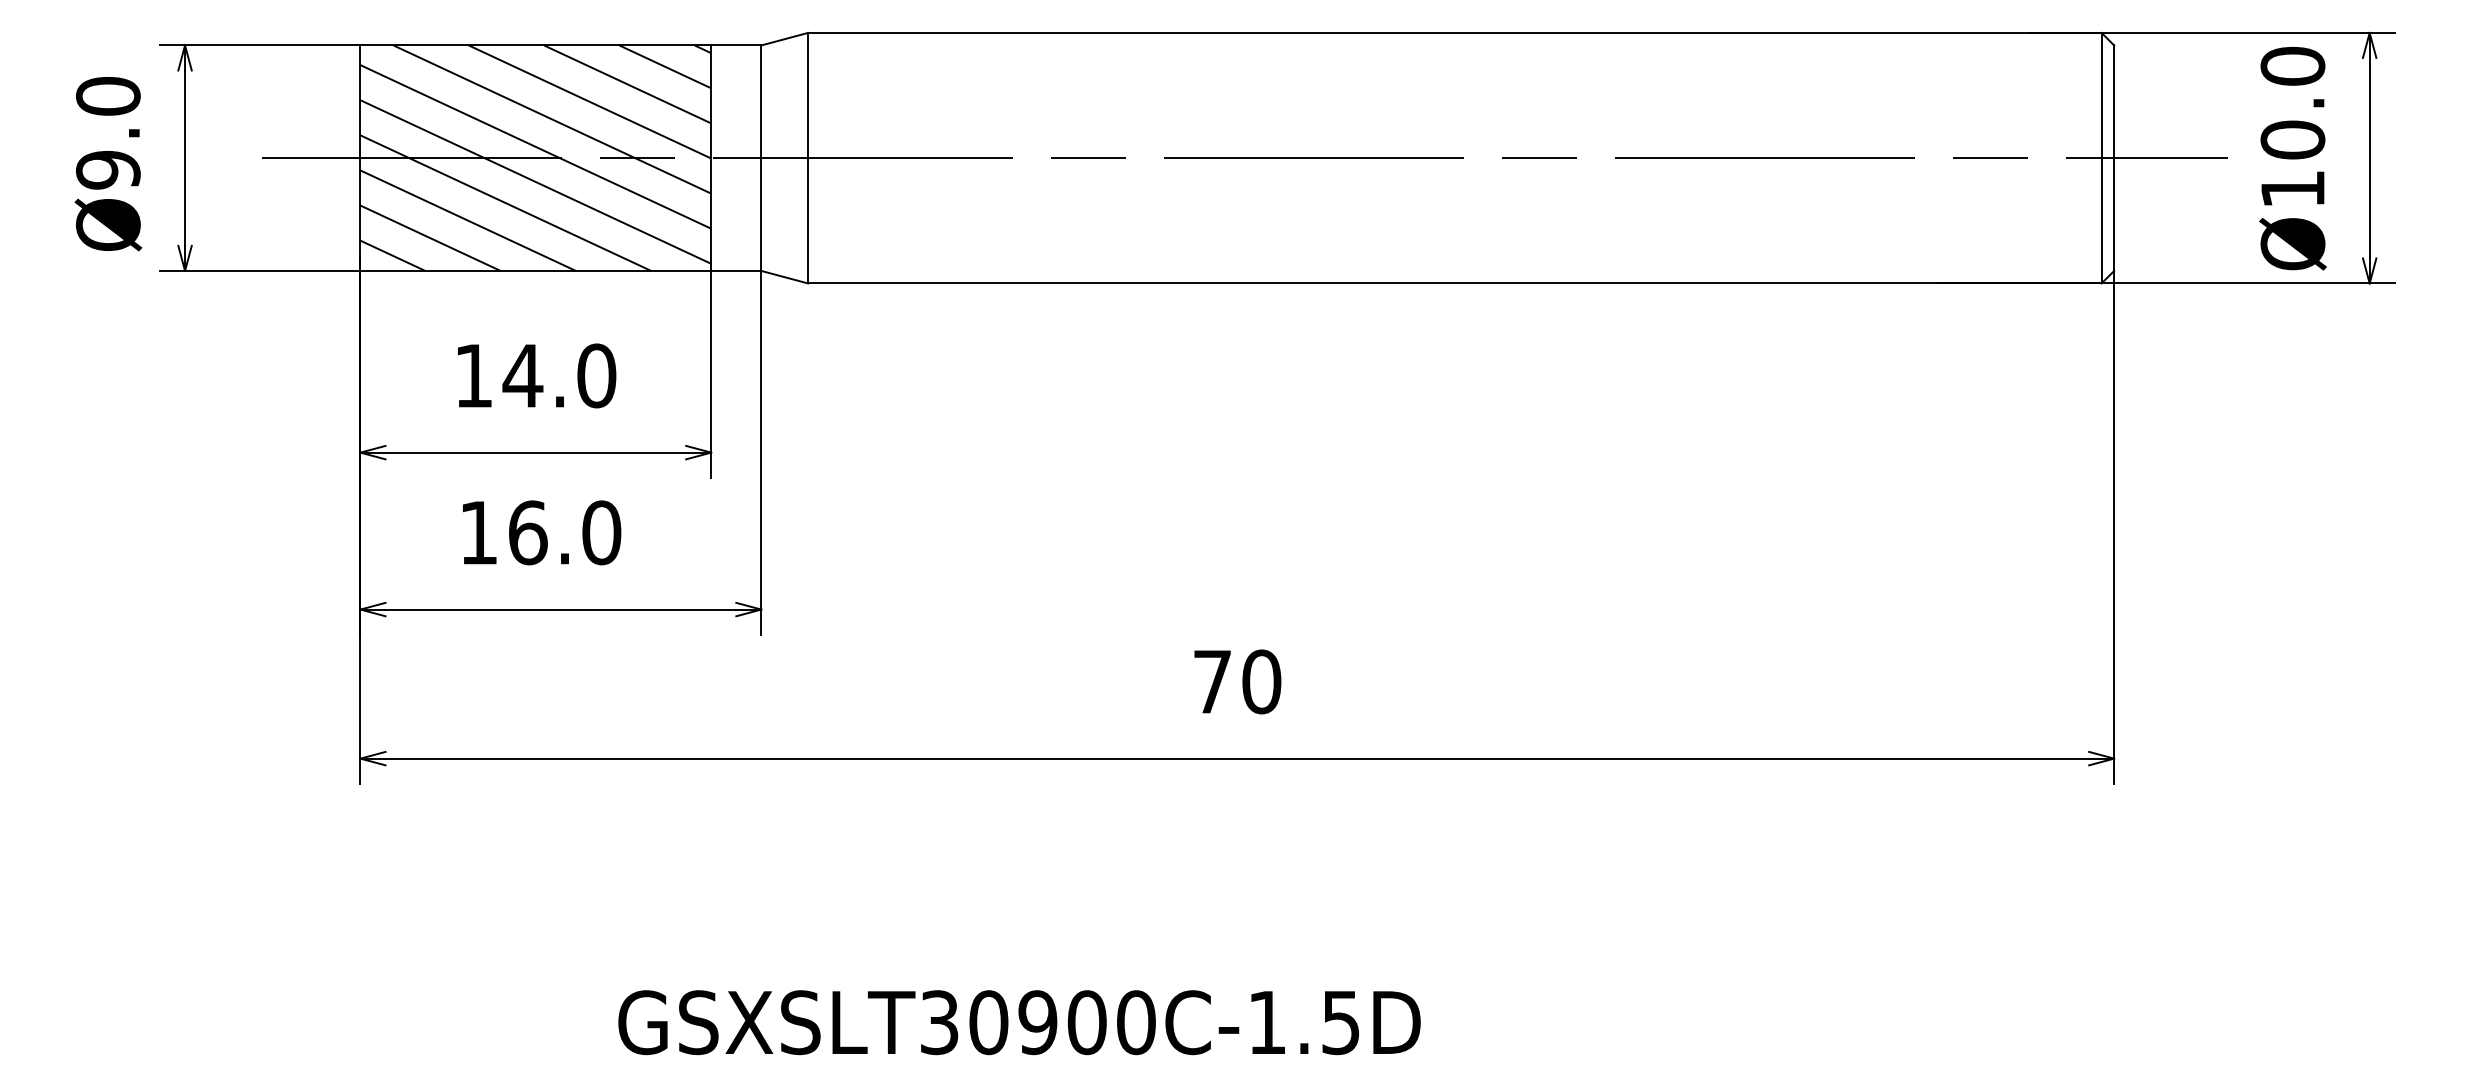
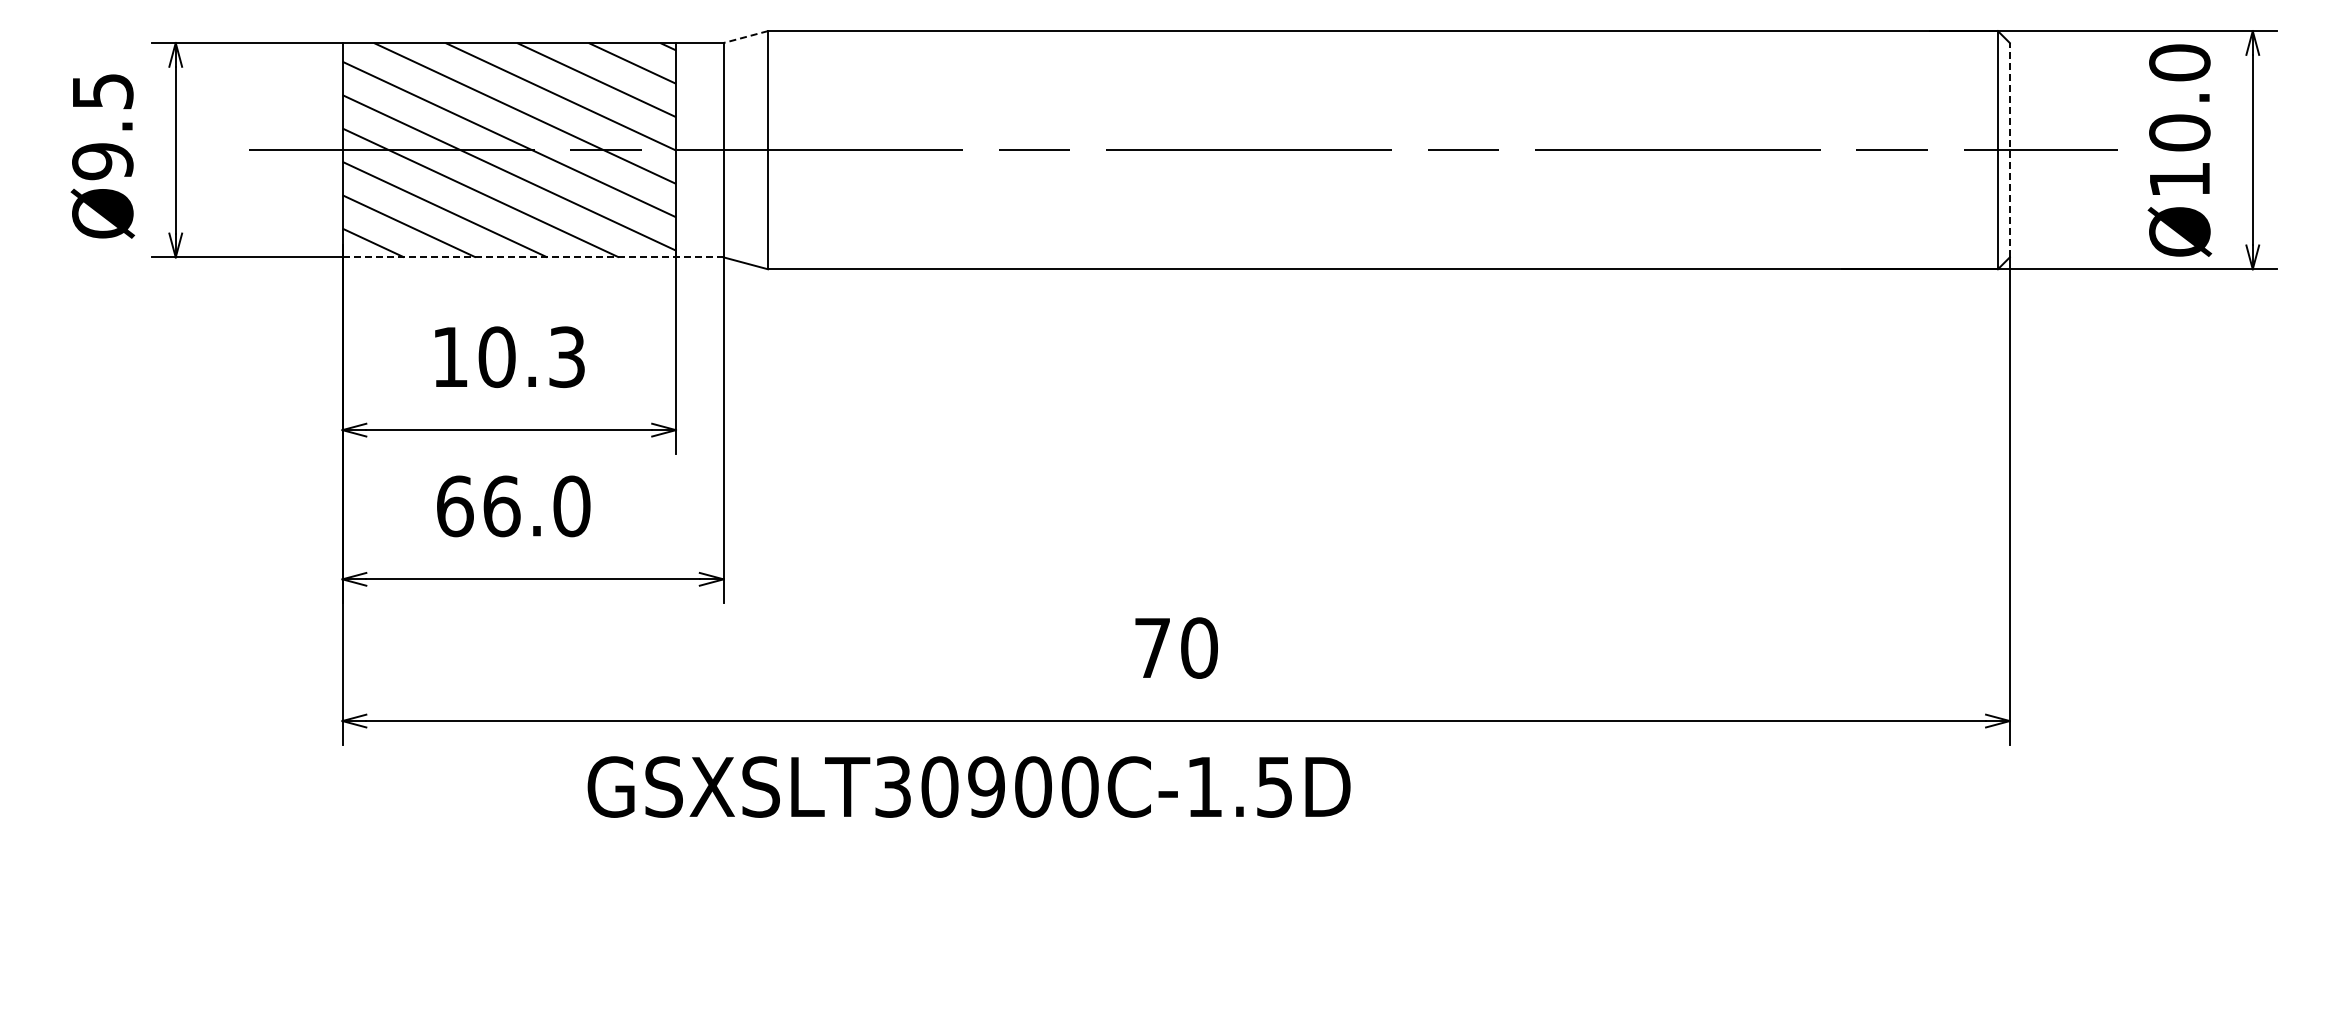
line: (784, 39) -> (745, 37), solid -> dashed
text: (108, 96) -> (102, 91), Ø9.0 -> Ø9.5
line: (2113, 157) -> (2009, 149), solid -> dashed
line: (561, 271) -> (533, 257), solid -> dashed
text: (559, 376) -> (531, 357), 14.0 -> 10.3
text: (479, 532) -> (455, 506), 16.0 -> 66.0
text: (1018, 1022) -> (968, 786), moved

